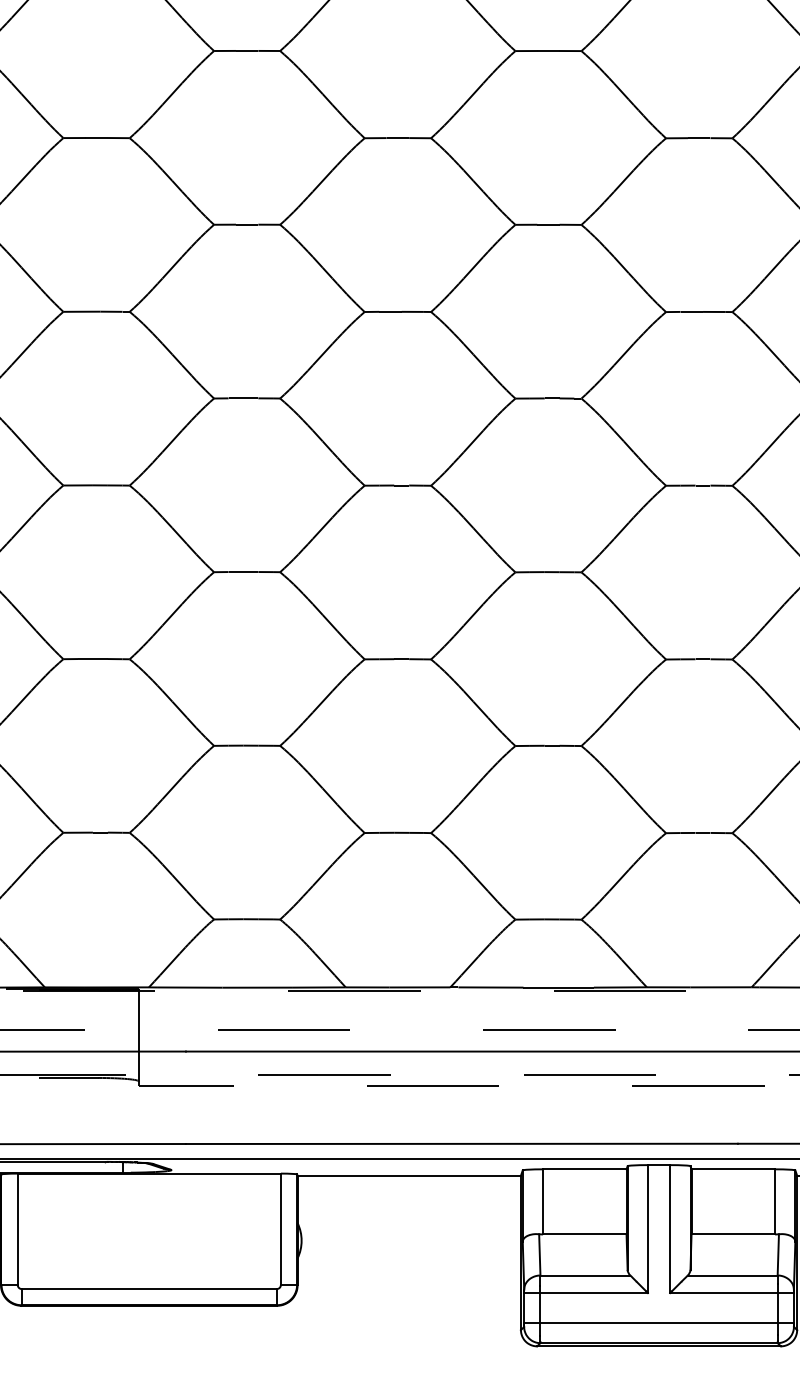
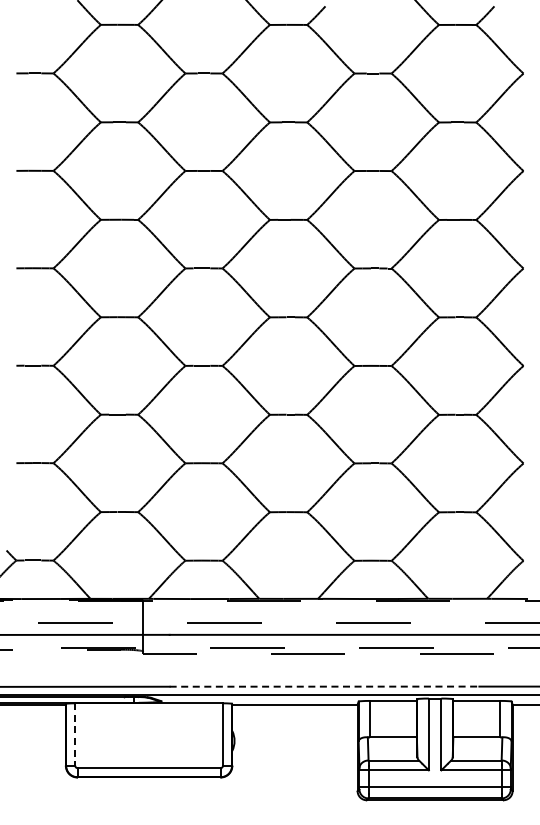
line: (461, 1143) -> (324, 686), solid -> dashed
line: (18, 1230) -> (75, 735), solid -> dashed

